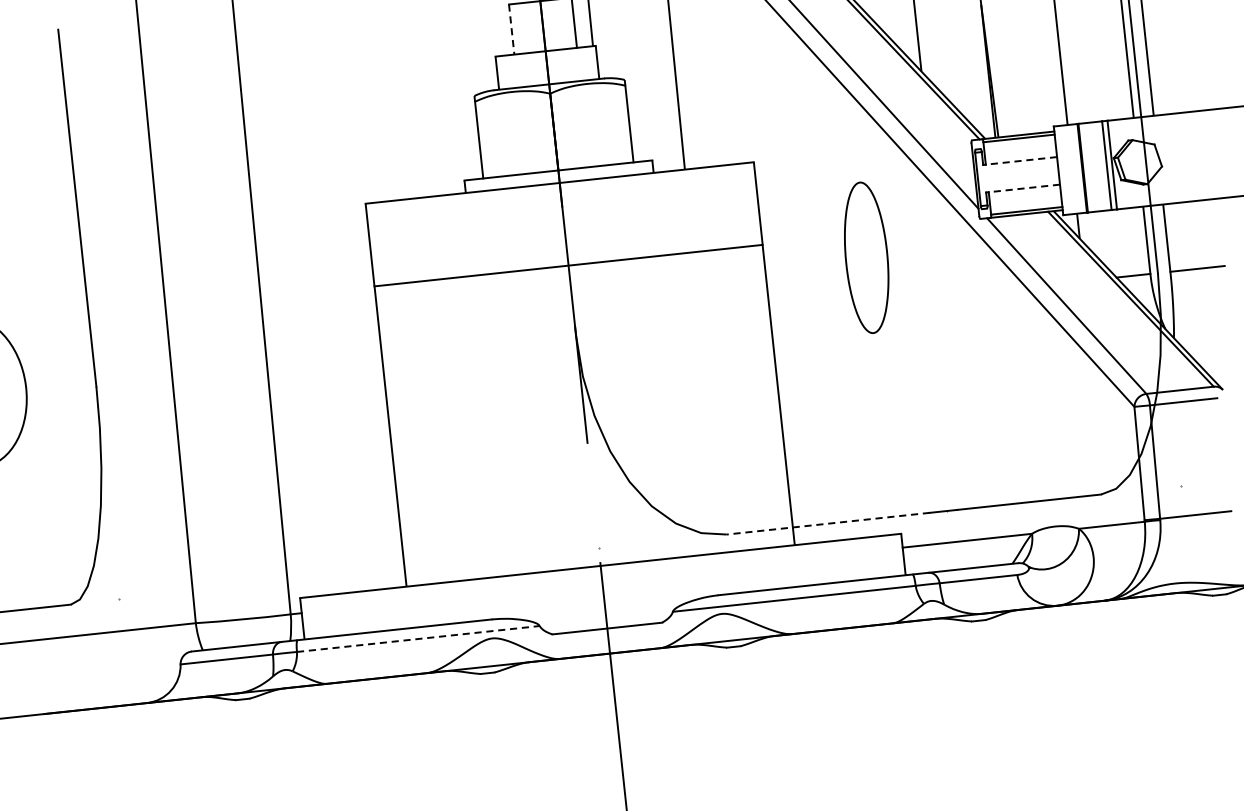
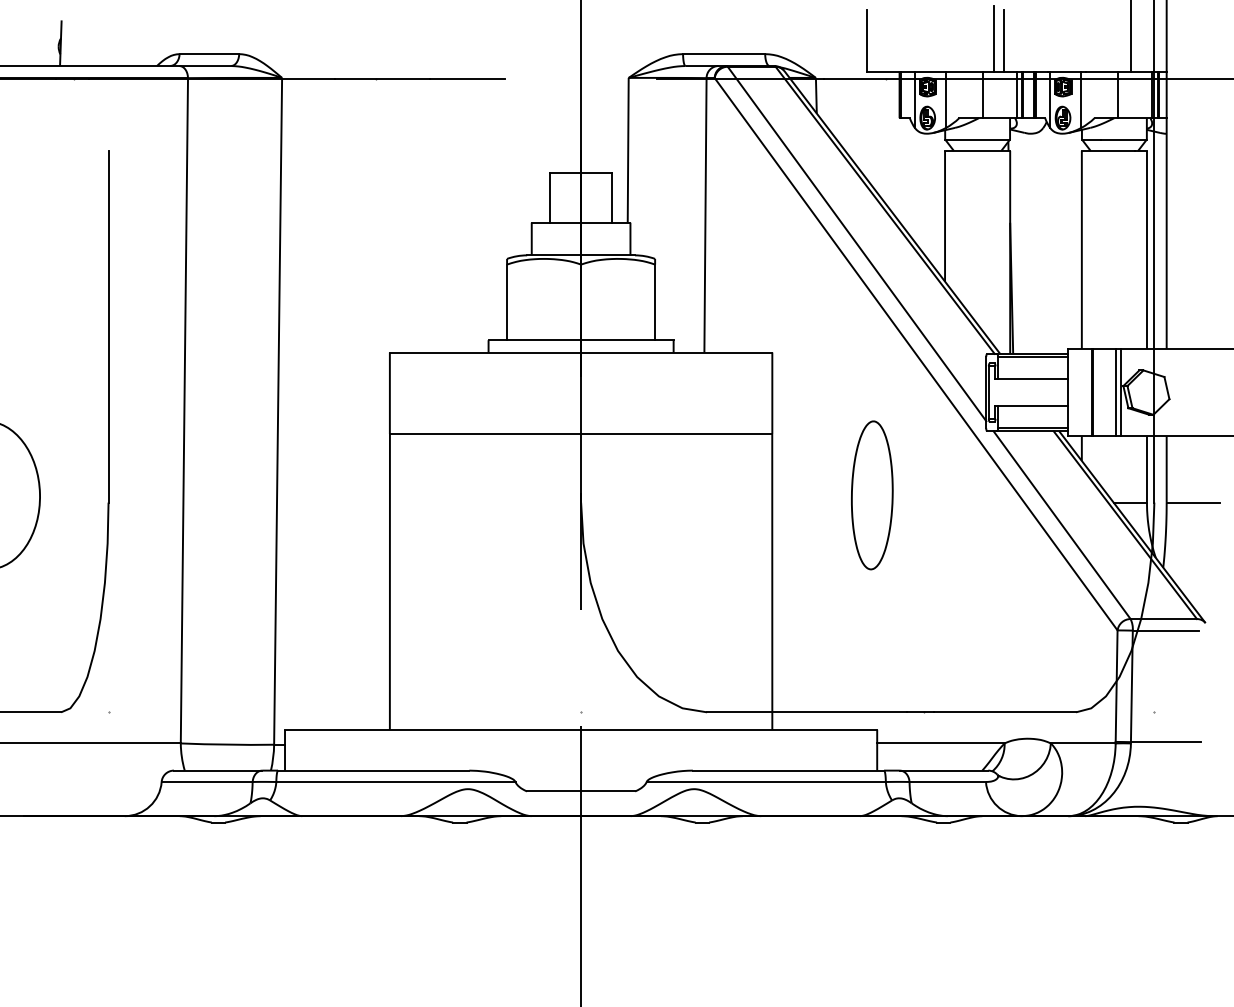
line: (511, 29) -> (550, 198), dashed -> solid
line: (1020, 161) -> (1032, 379), dashed -> solid
line: (1023, 188) -> (1032, 406), dashed -> solid
part: (866, 257) -> (872, 495), moved
line: (827, 523) -> (806, 712), dashed -> solid
line: (418, 639) -> (395, 782), dashed -> solid

